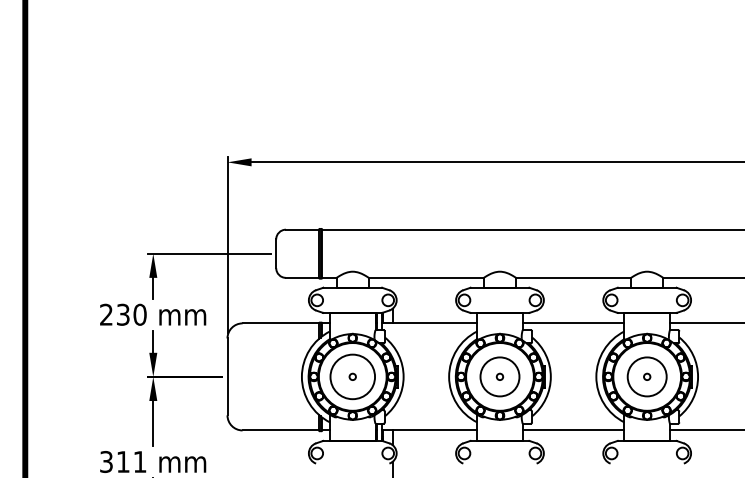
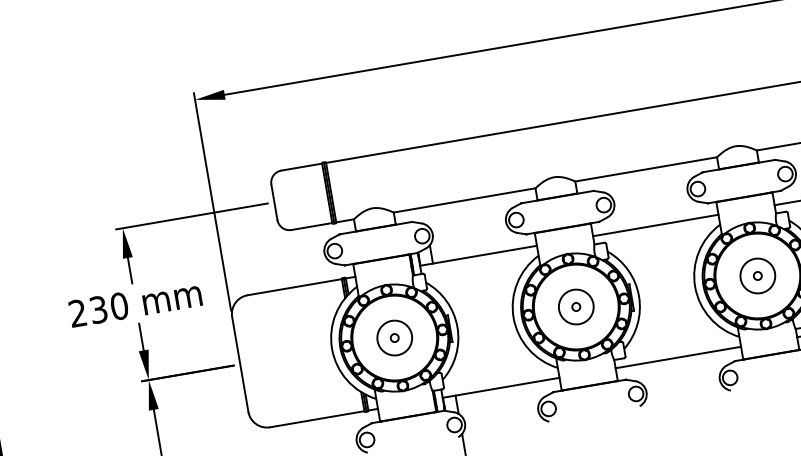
circle: (352, 376) -> (394, 337), size x0.62
circle: (499, 376) -> (575, 306), size x0.71
circle: (647, 376) -> (758, 275), size x0.71

